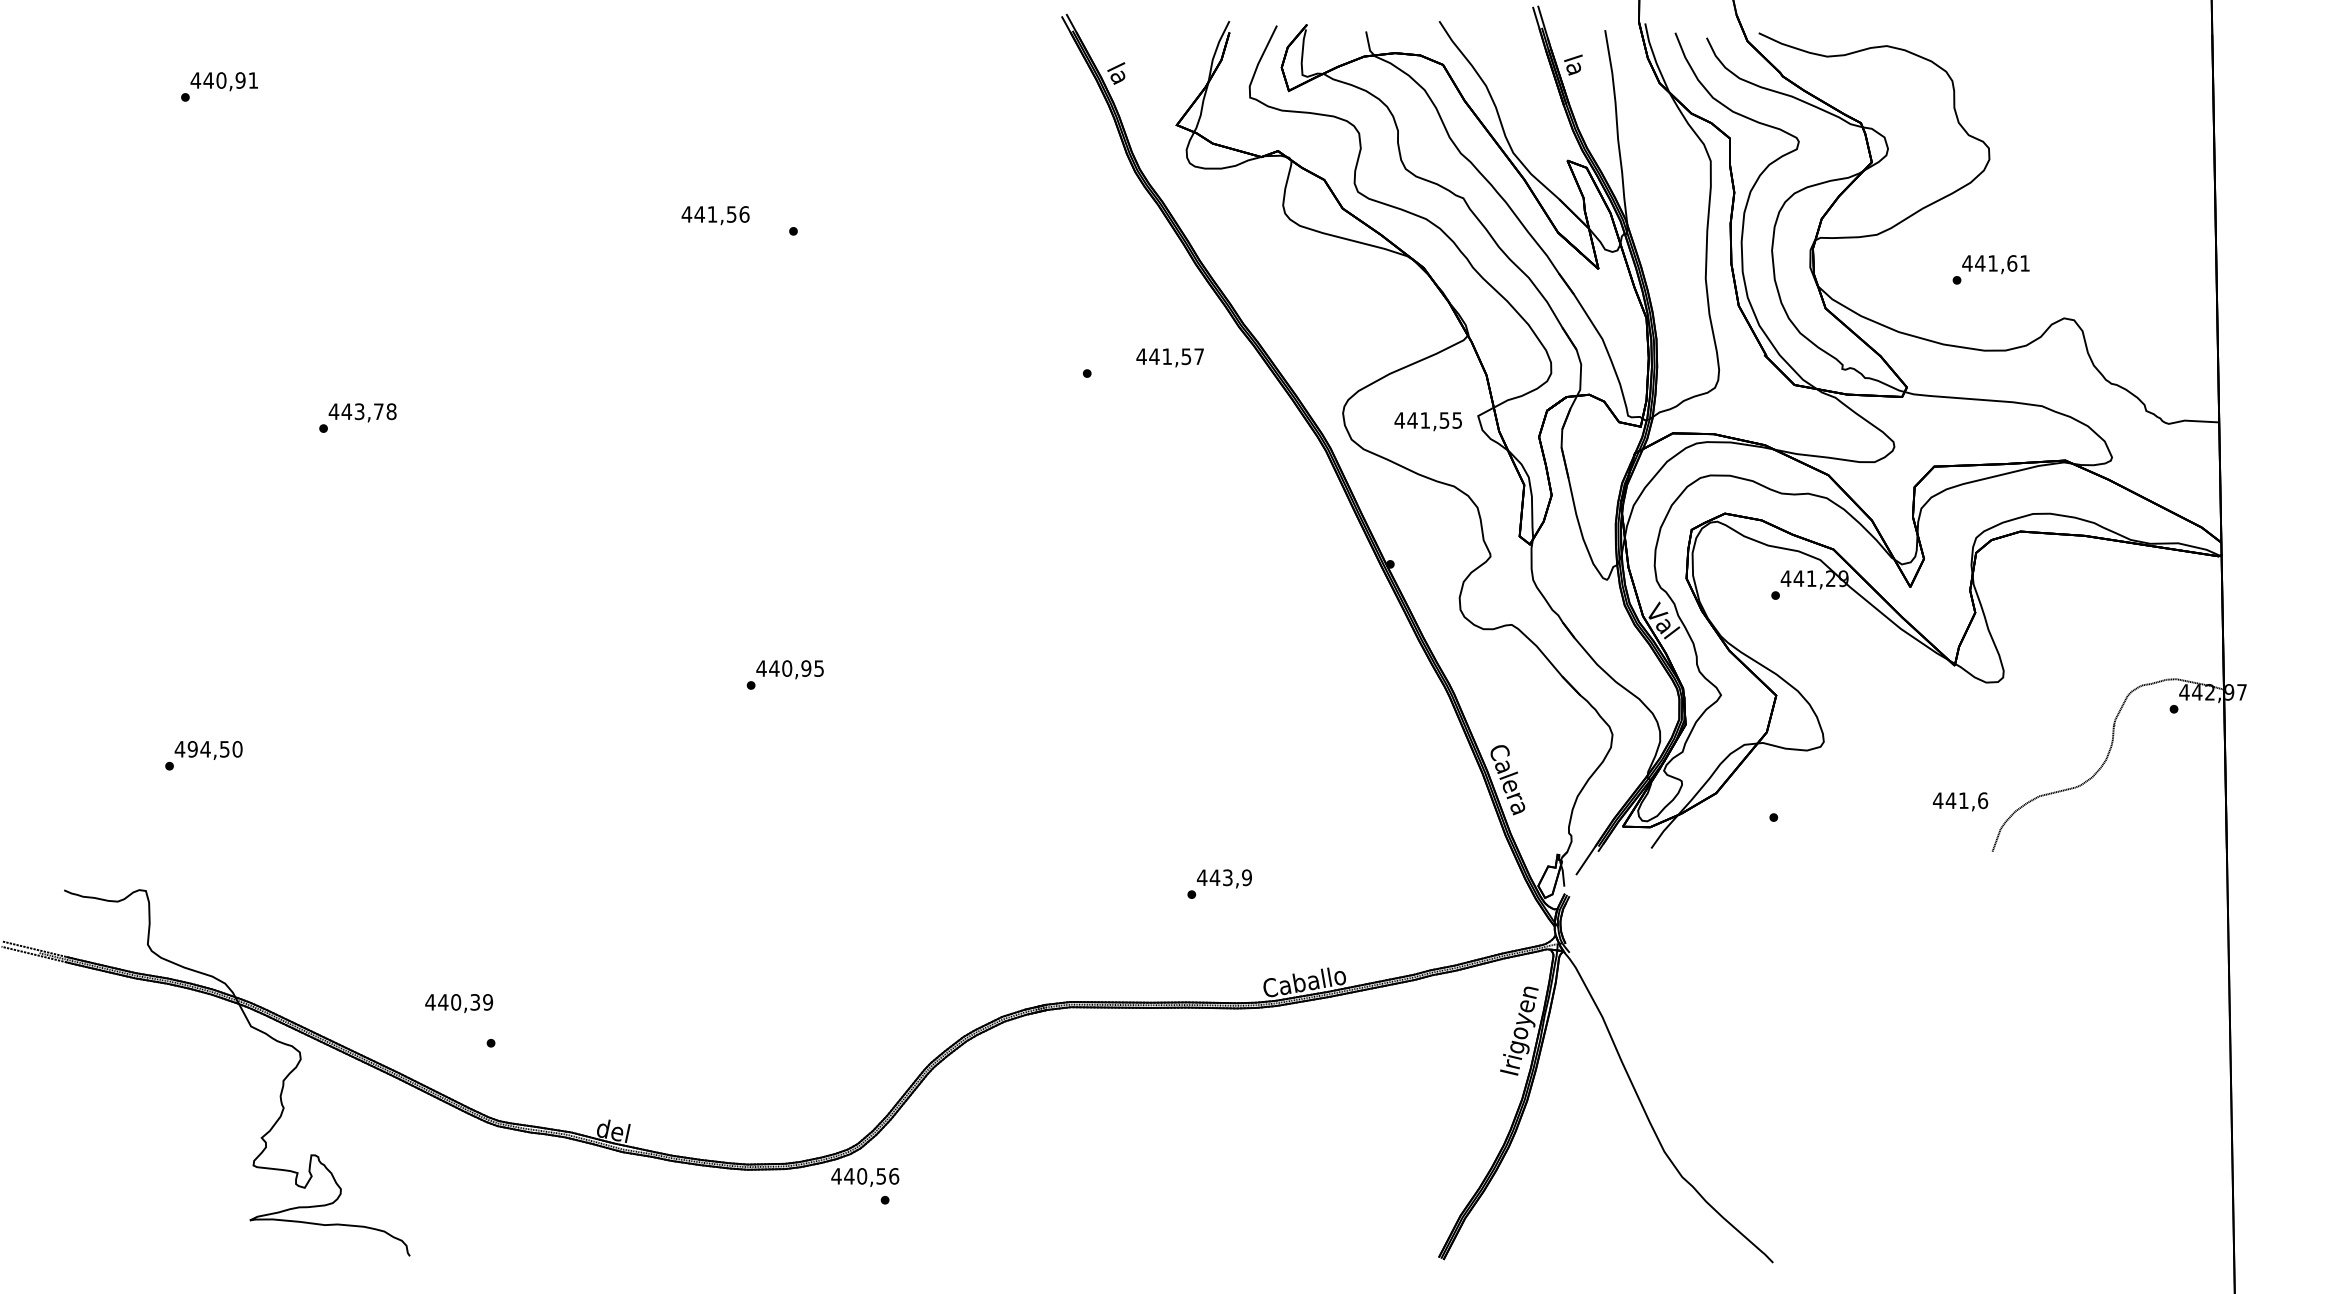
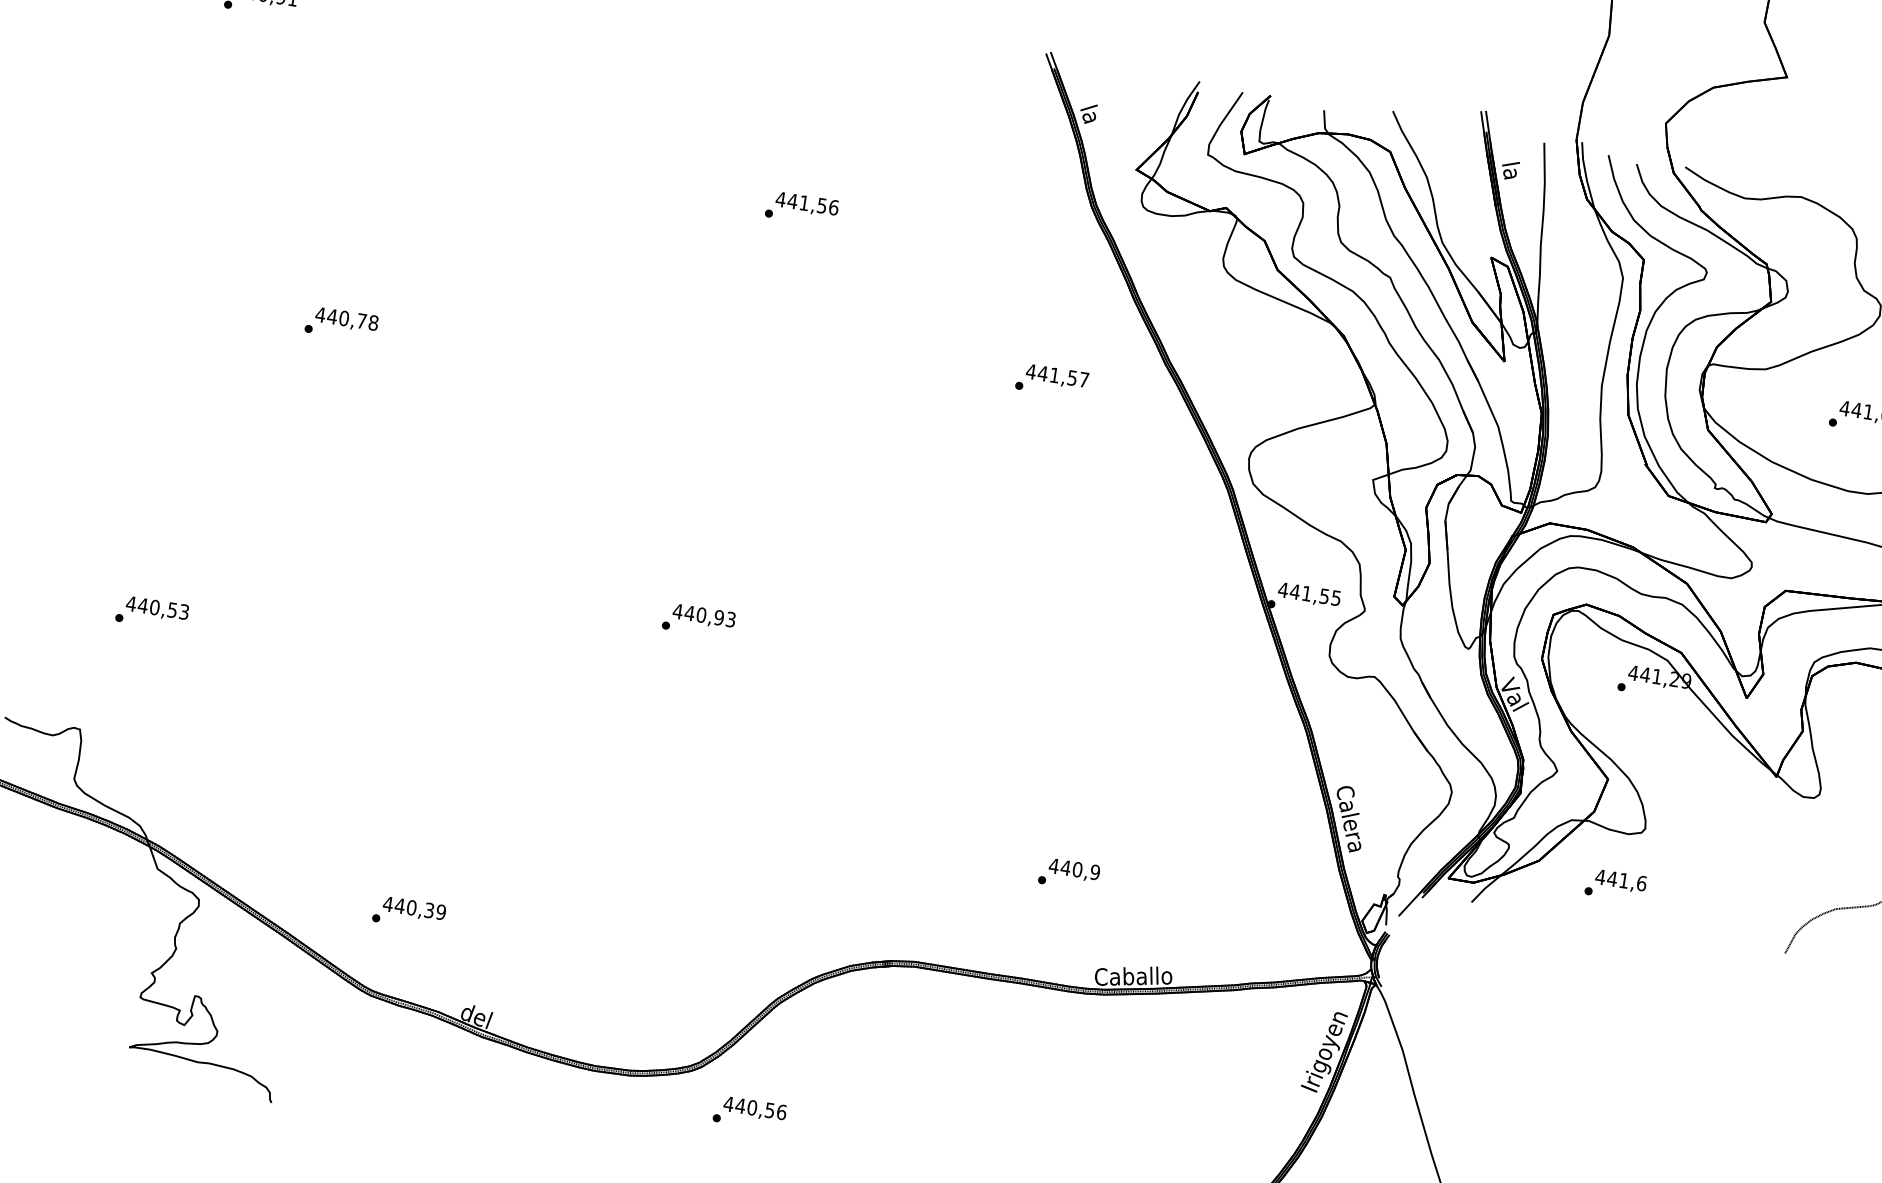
text: (715, 215) -> (807, 204), moved
text: (1169, 357) -> (1056, 376), moved
text: (359, 411) -> (344, 318), 443,78 -> 440,78
text: (1427, 421) -> (1308, 594), moved
text: (818, 668) -> (730, 619), 440,95 -> 440,93
text: (214, 749) -> (163, 608), 494,50 -> 440,53
text: (1960, 801) -> (1620, 881), moved
text: (1227, 877) -> (1077, 869), 443,9 -> 440,9
text: (458, 1003) -> (413, 909), moved
text: (865, 1177) -> (755, 1109), moved

